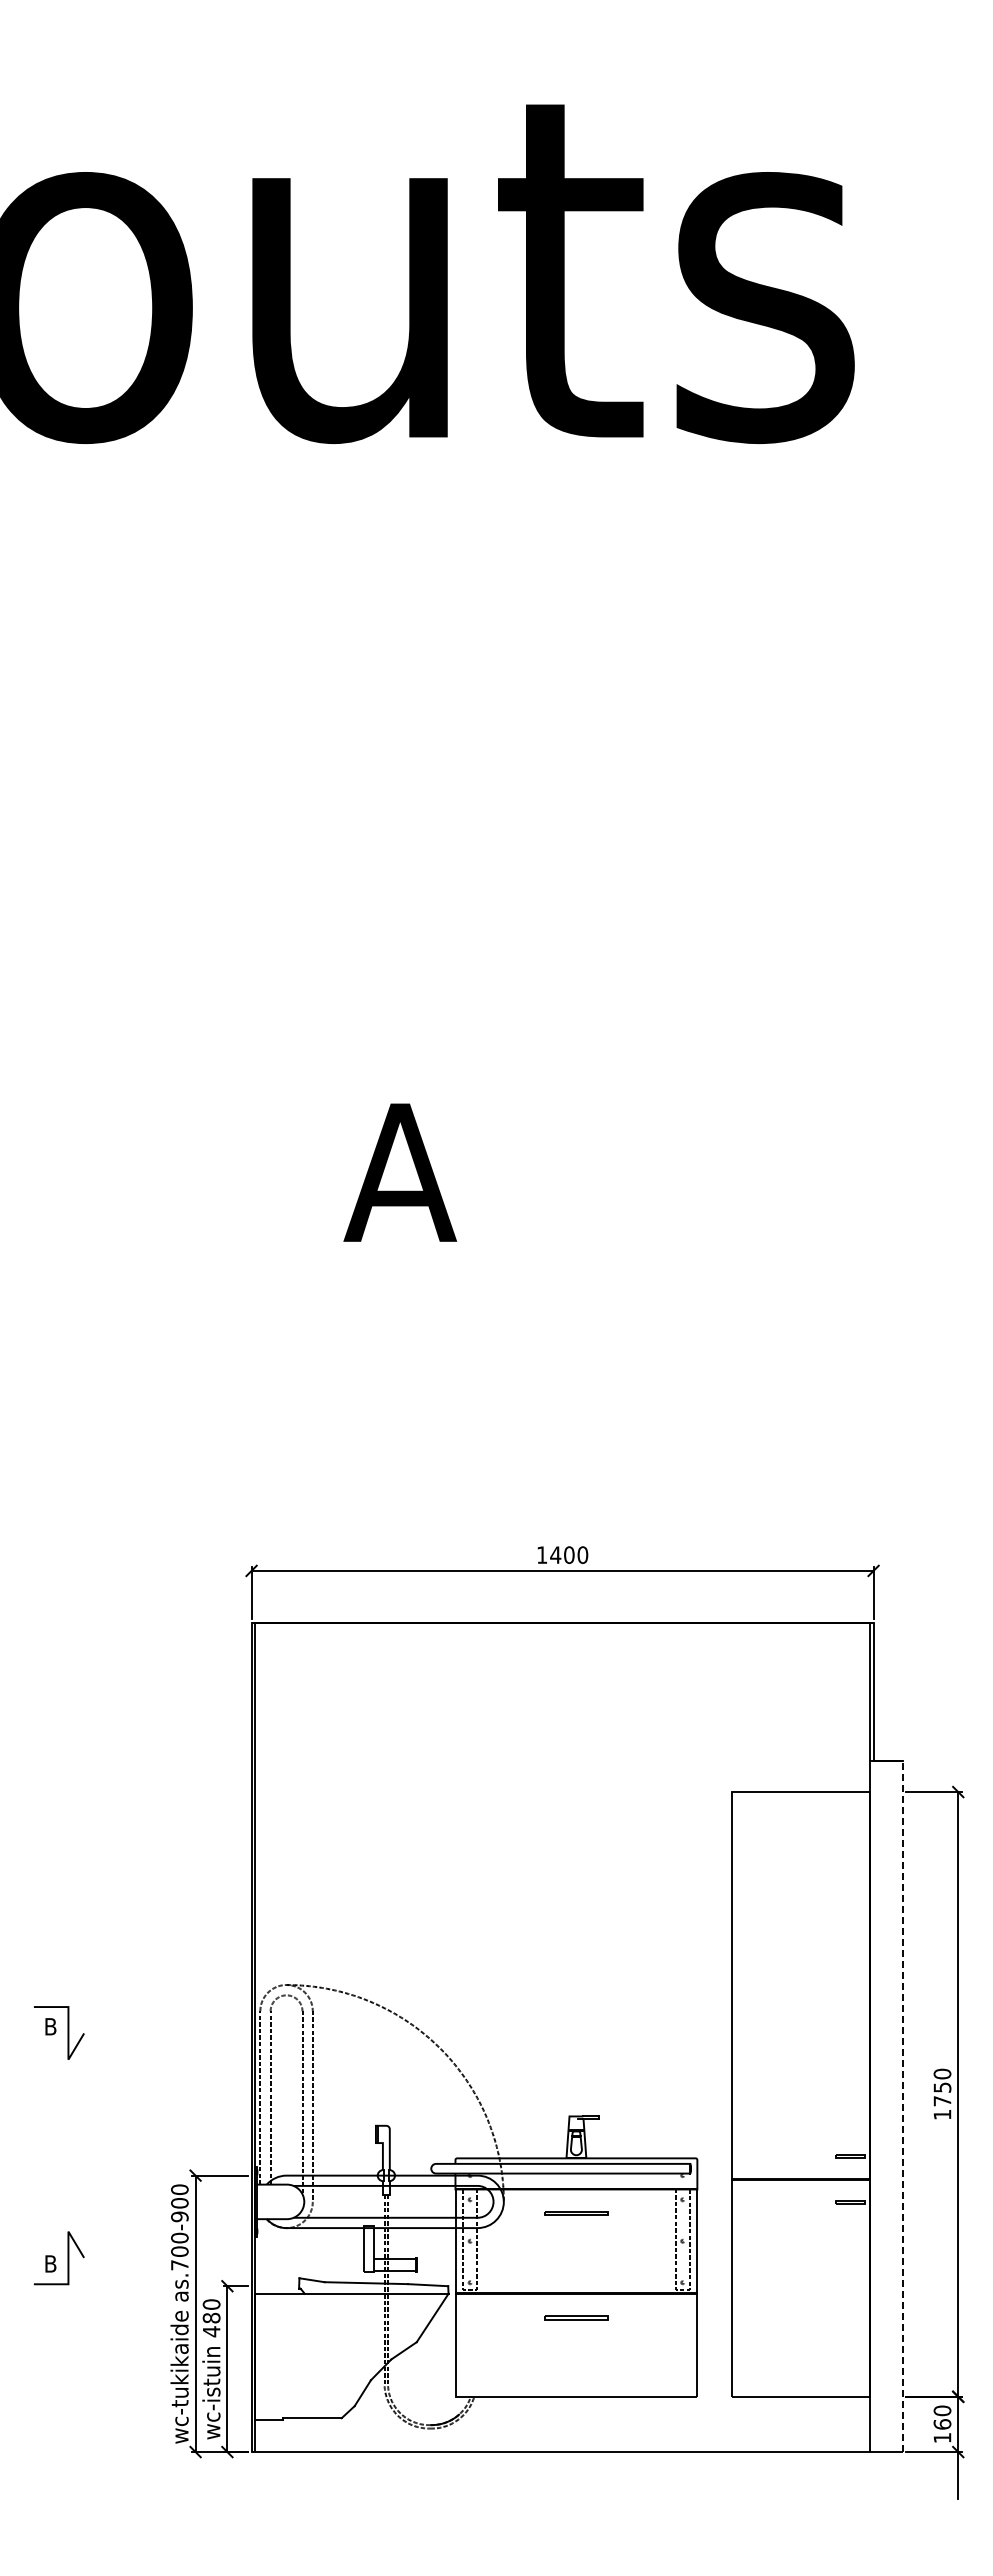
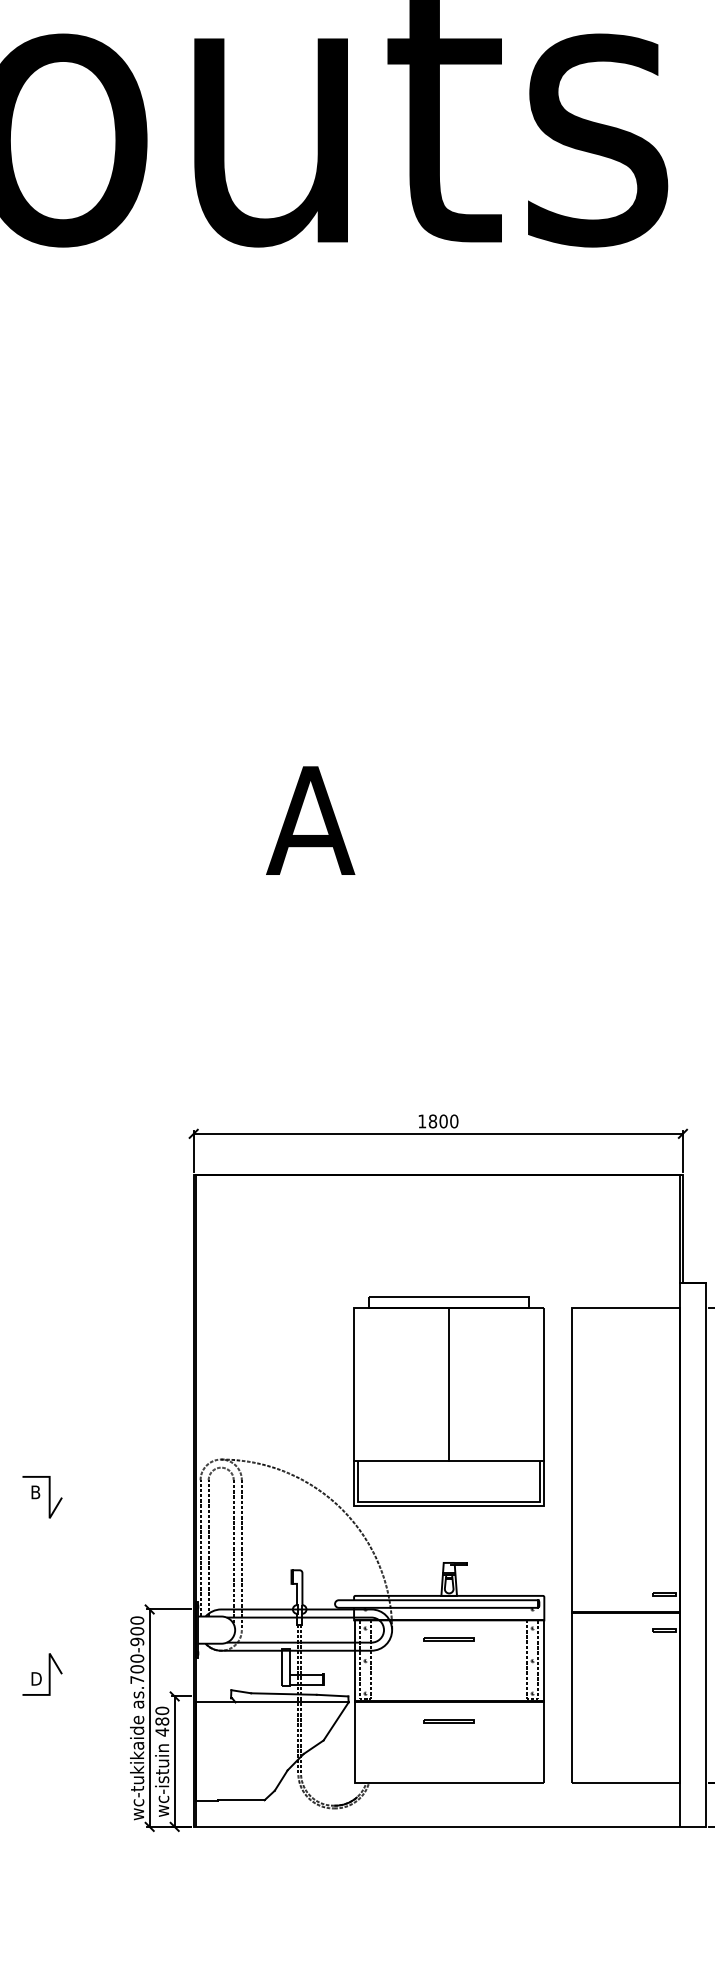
text: (555, 1555) -> (432, 1121), 1400 -> 1800
part: (575, 1911) -> (448, 1401), added
line: (902, 2106) -> (705, 1555), dashed -> solid
text: (52, 2264) -> (37, 1679), B -> D

